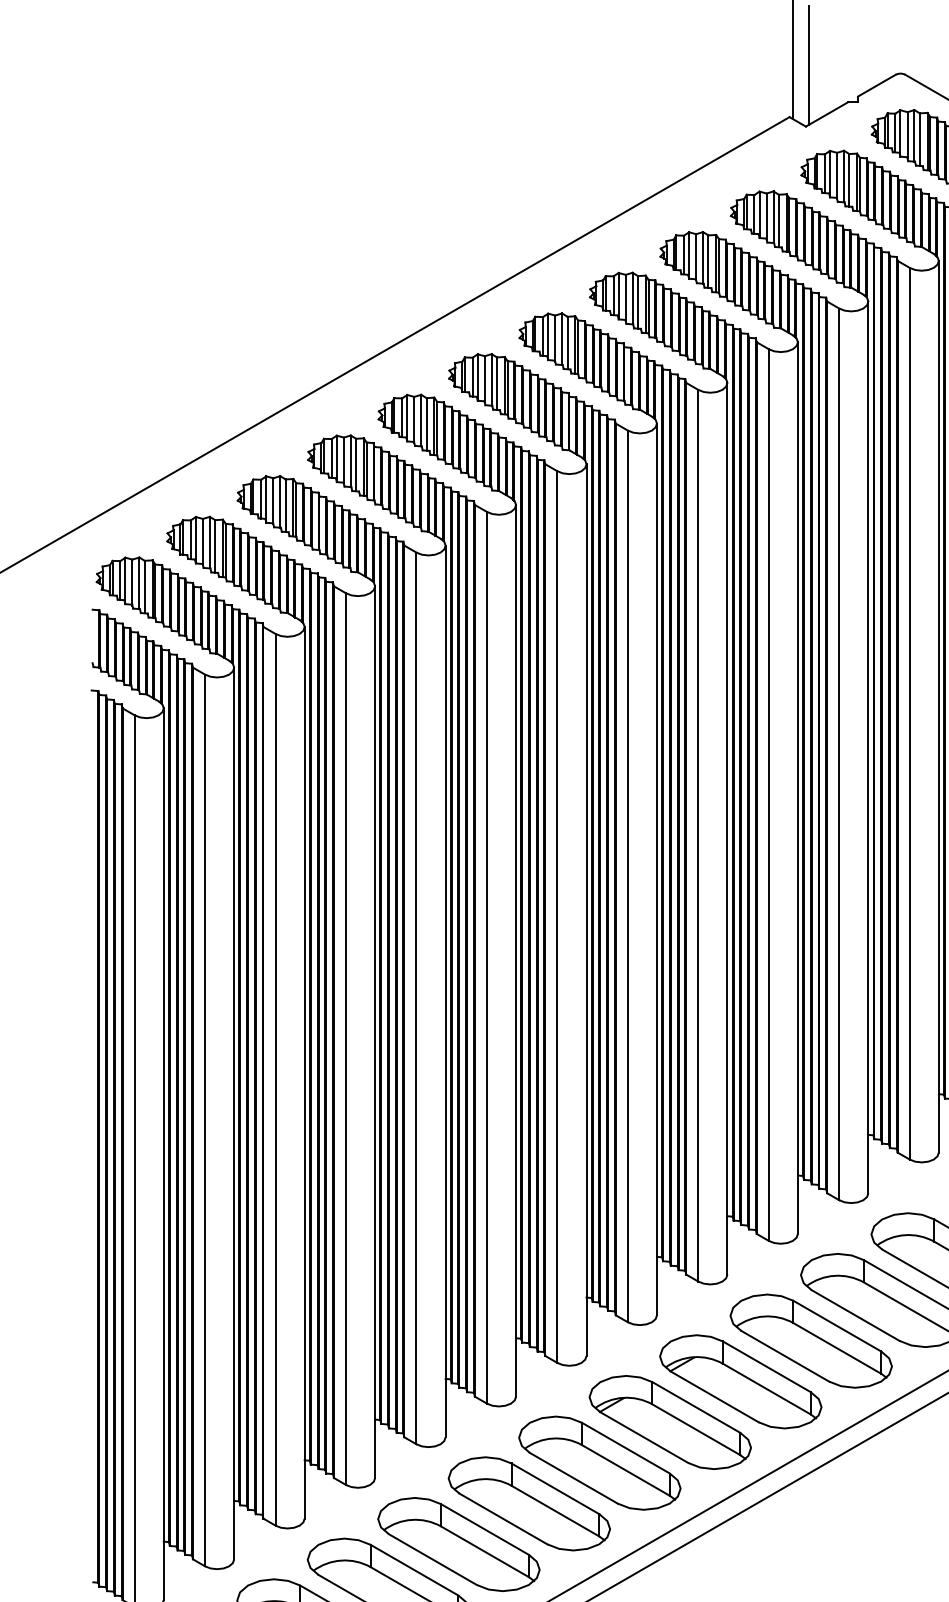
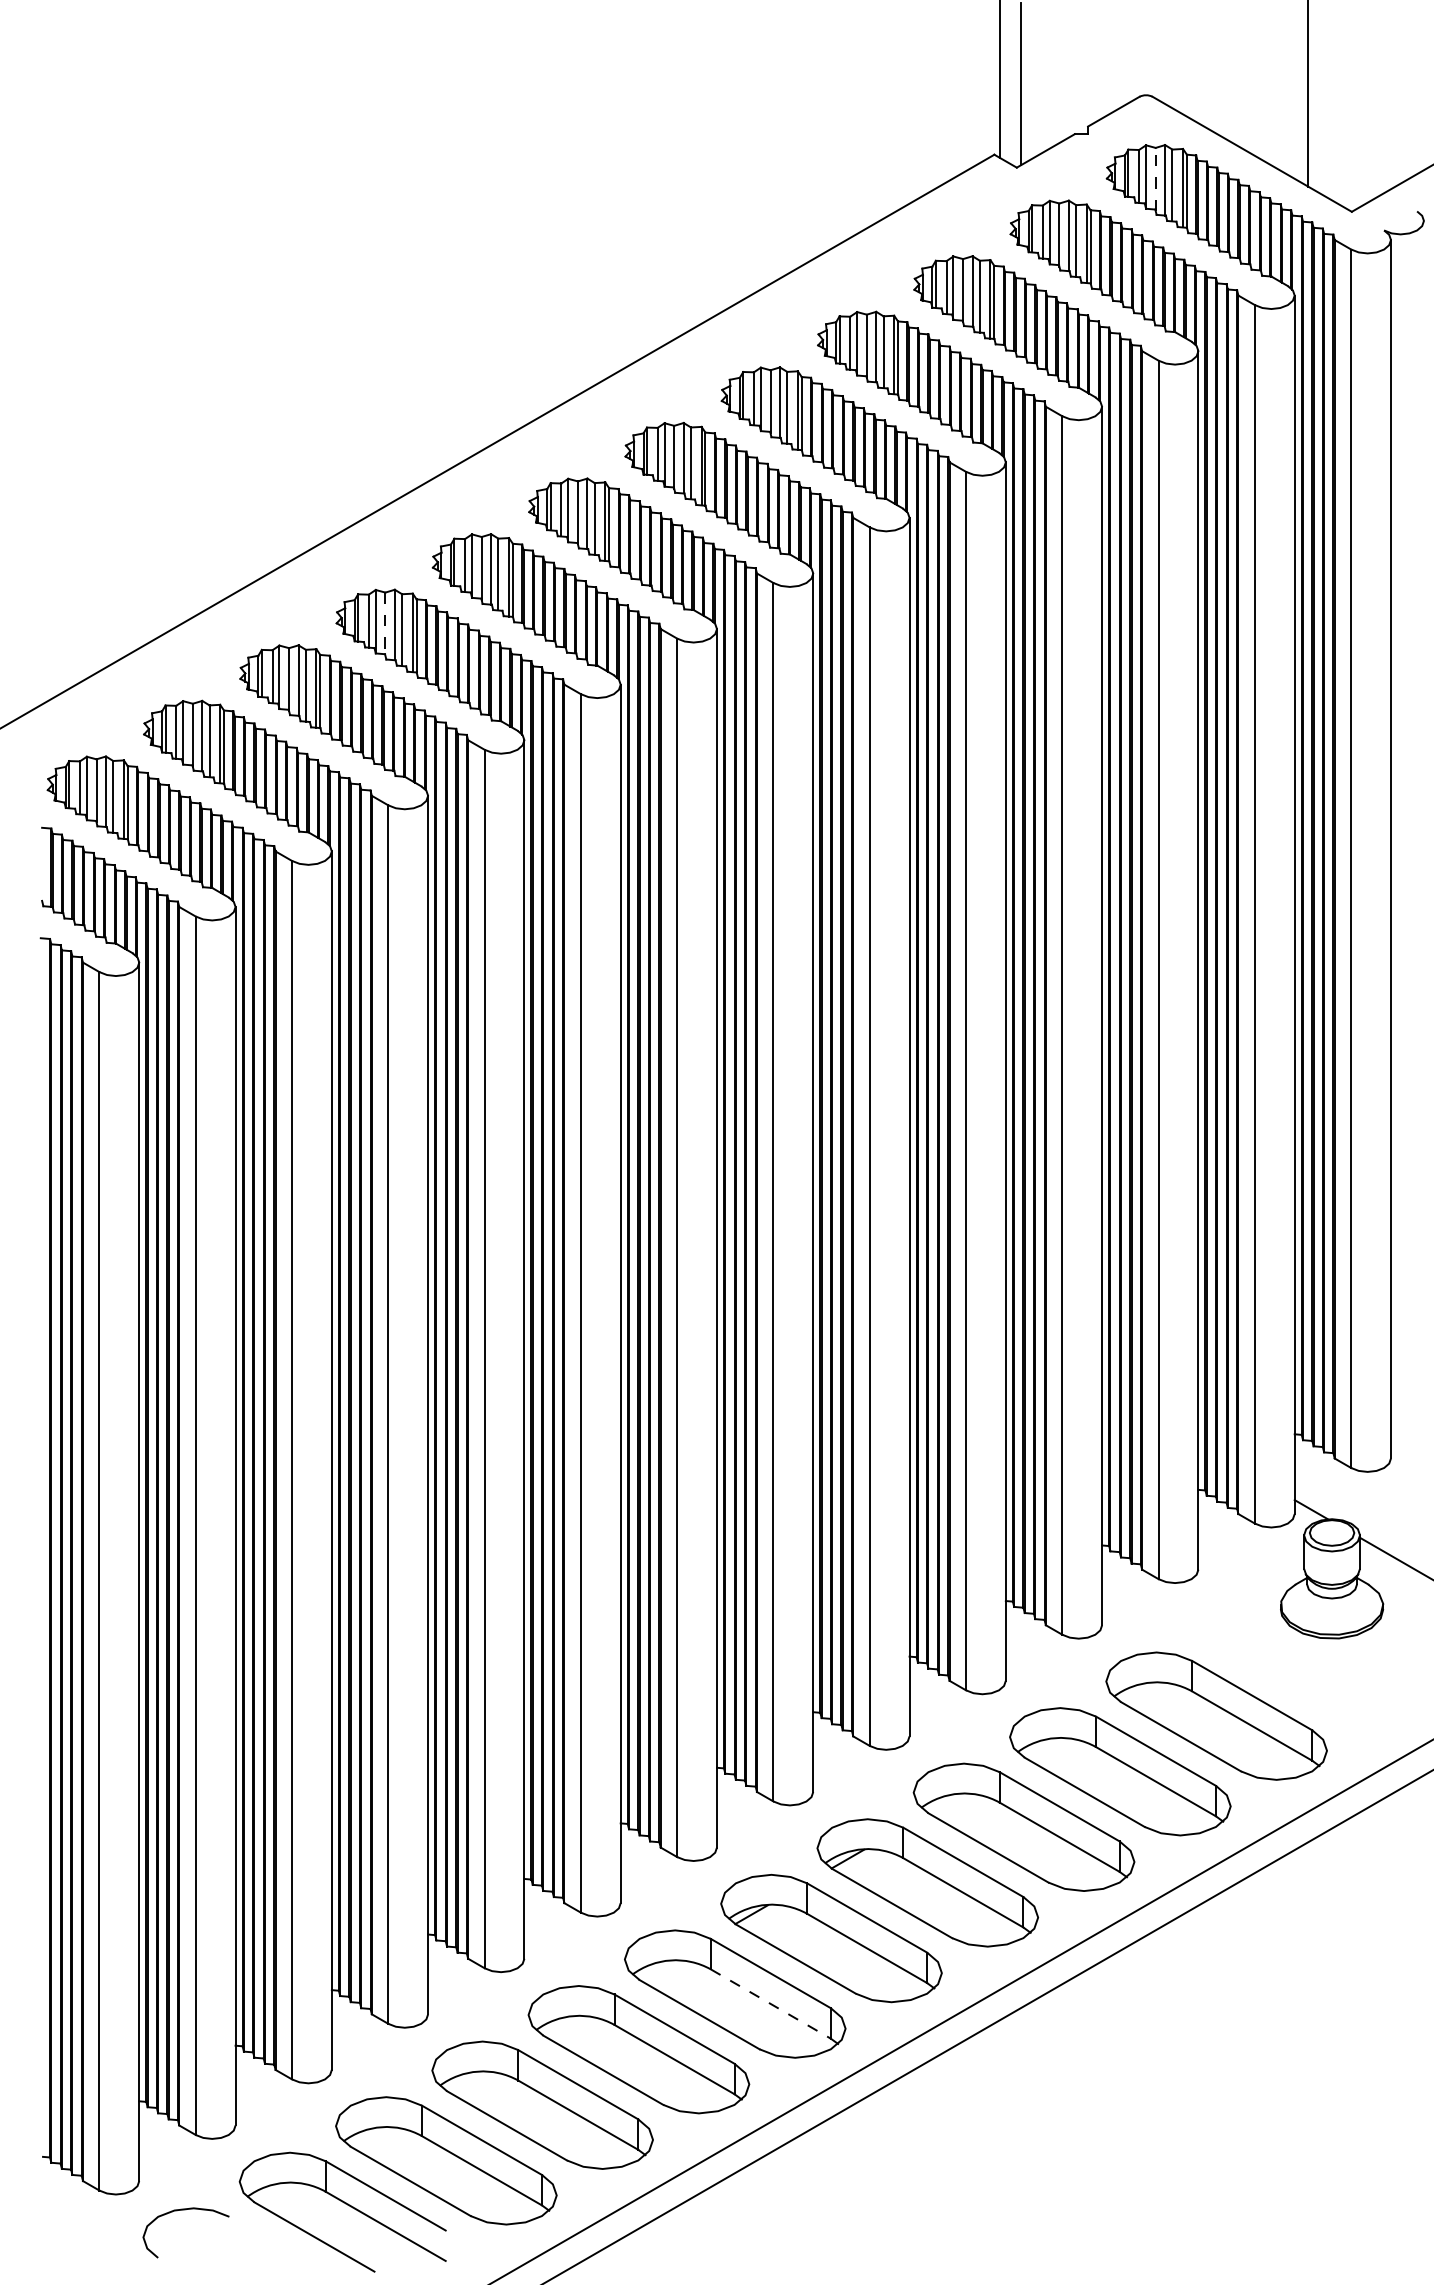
line: (907, 135) -> (1155, 179), solid -> dashed
line: (343, 460) -> (385, 624), solid -> dashed
line: (626, 1470) -> (771, 2004), solid -> dashed

